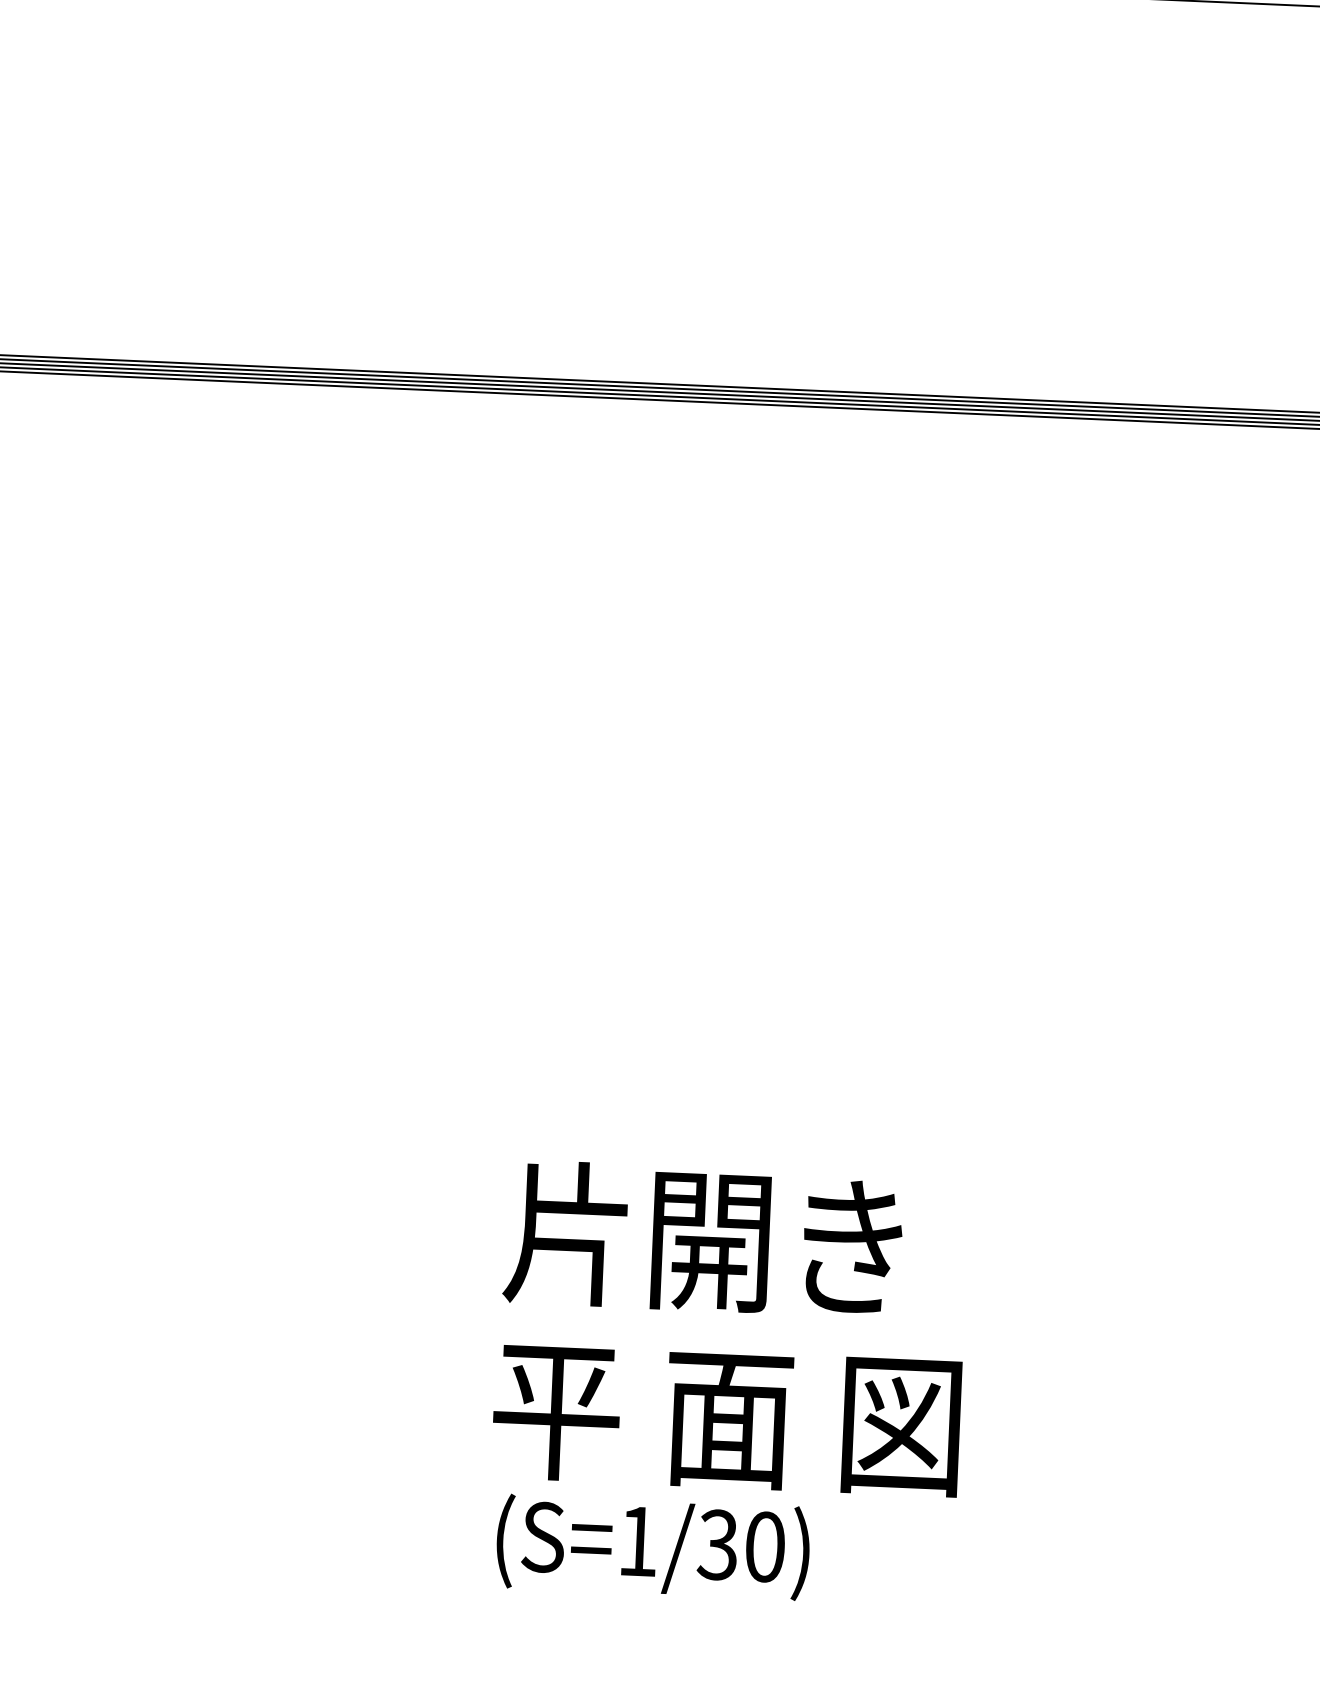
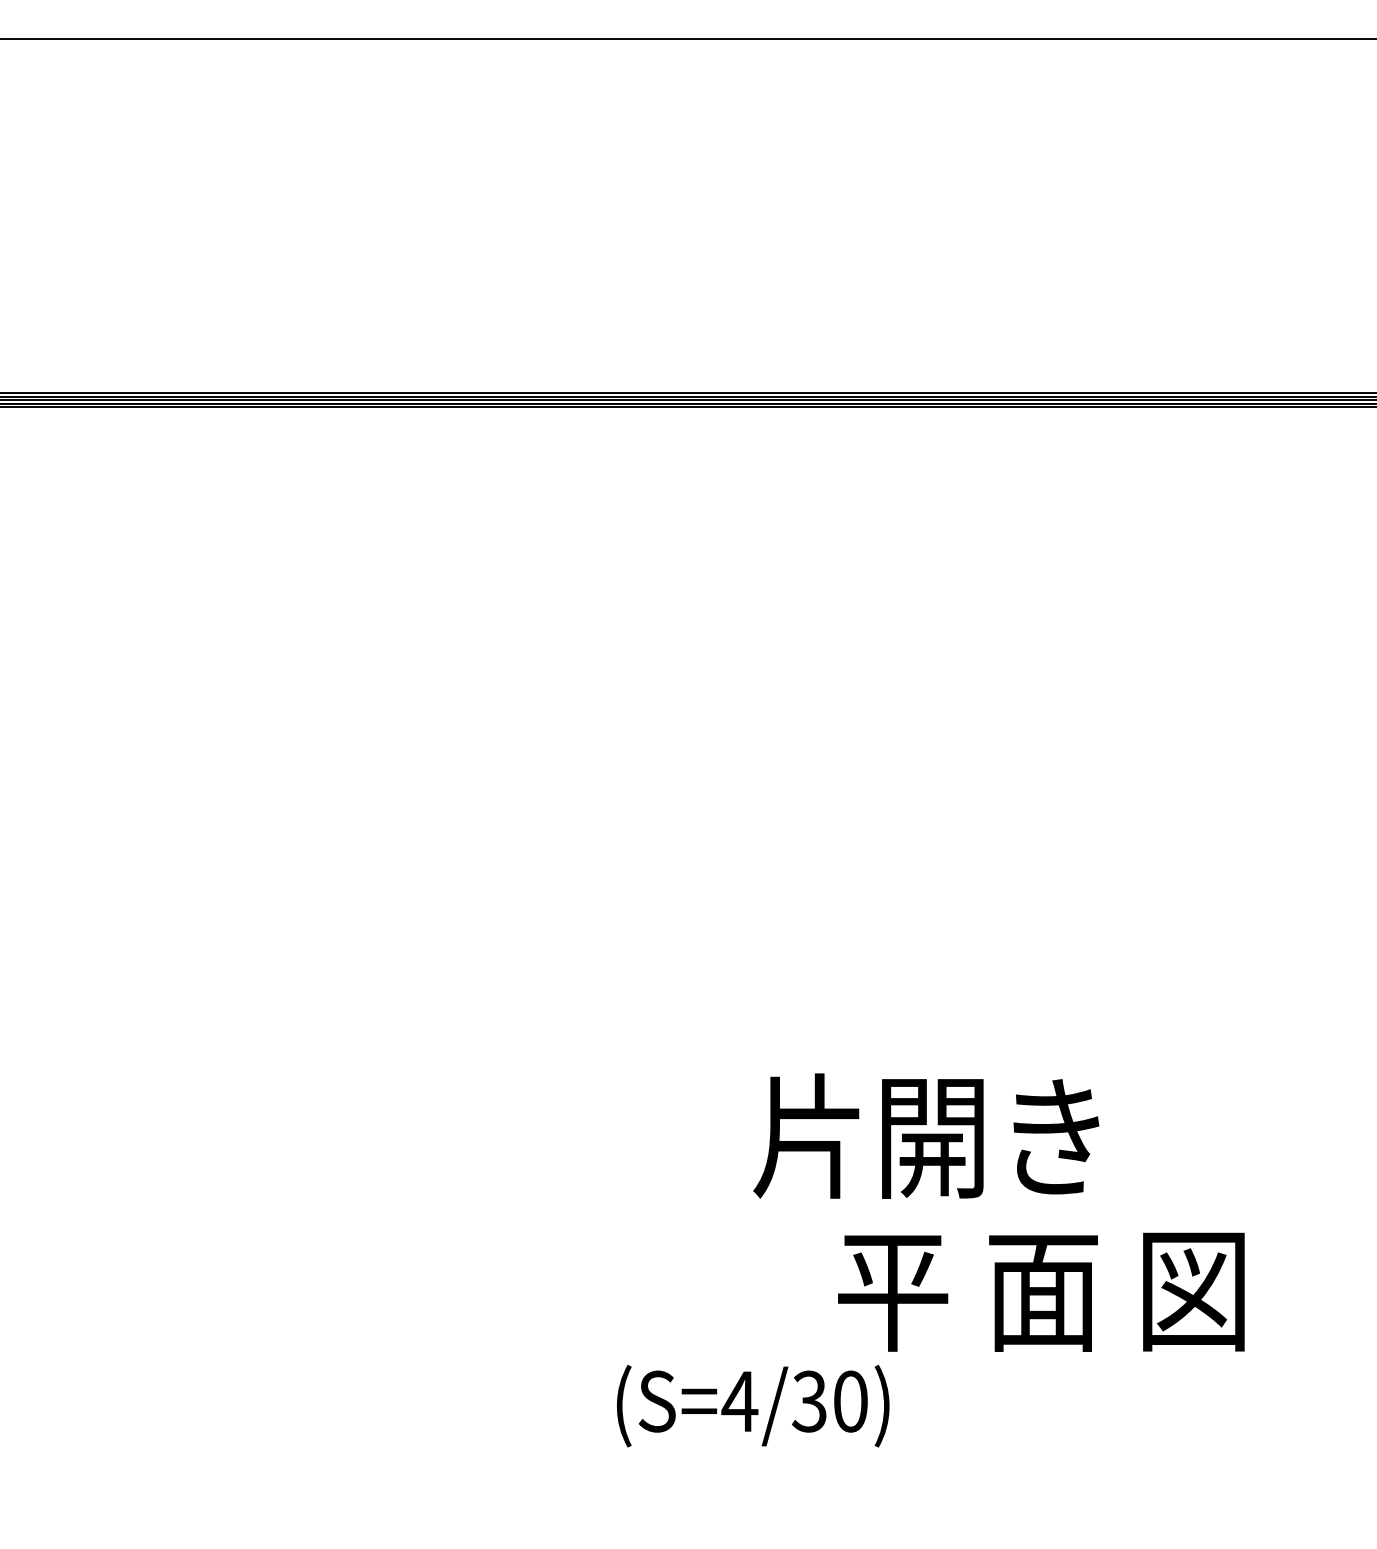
text: (703, 1238) -> (926, 1135), moved
text: (726, 1418) -> (1041, 1291), moved
text: (637, 1541) -> (739, 1401), (S=1/30) -> (S=4/30)

